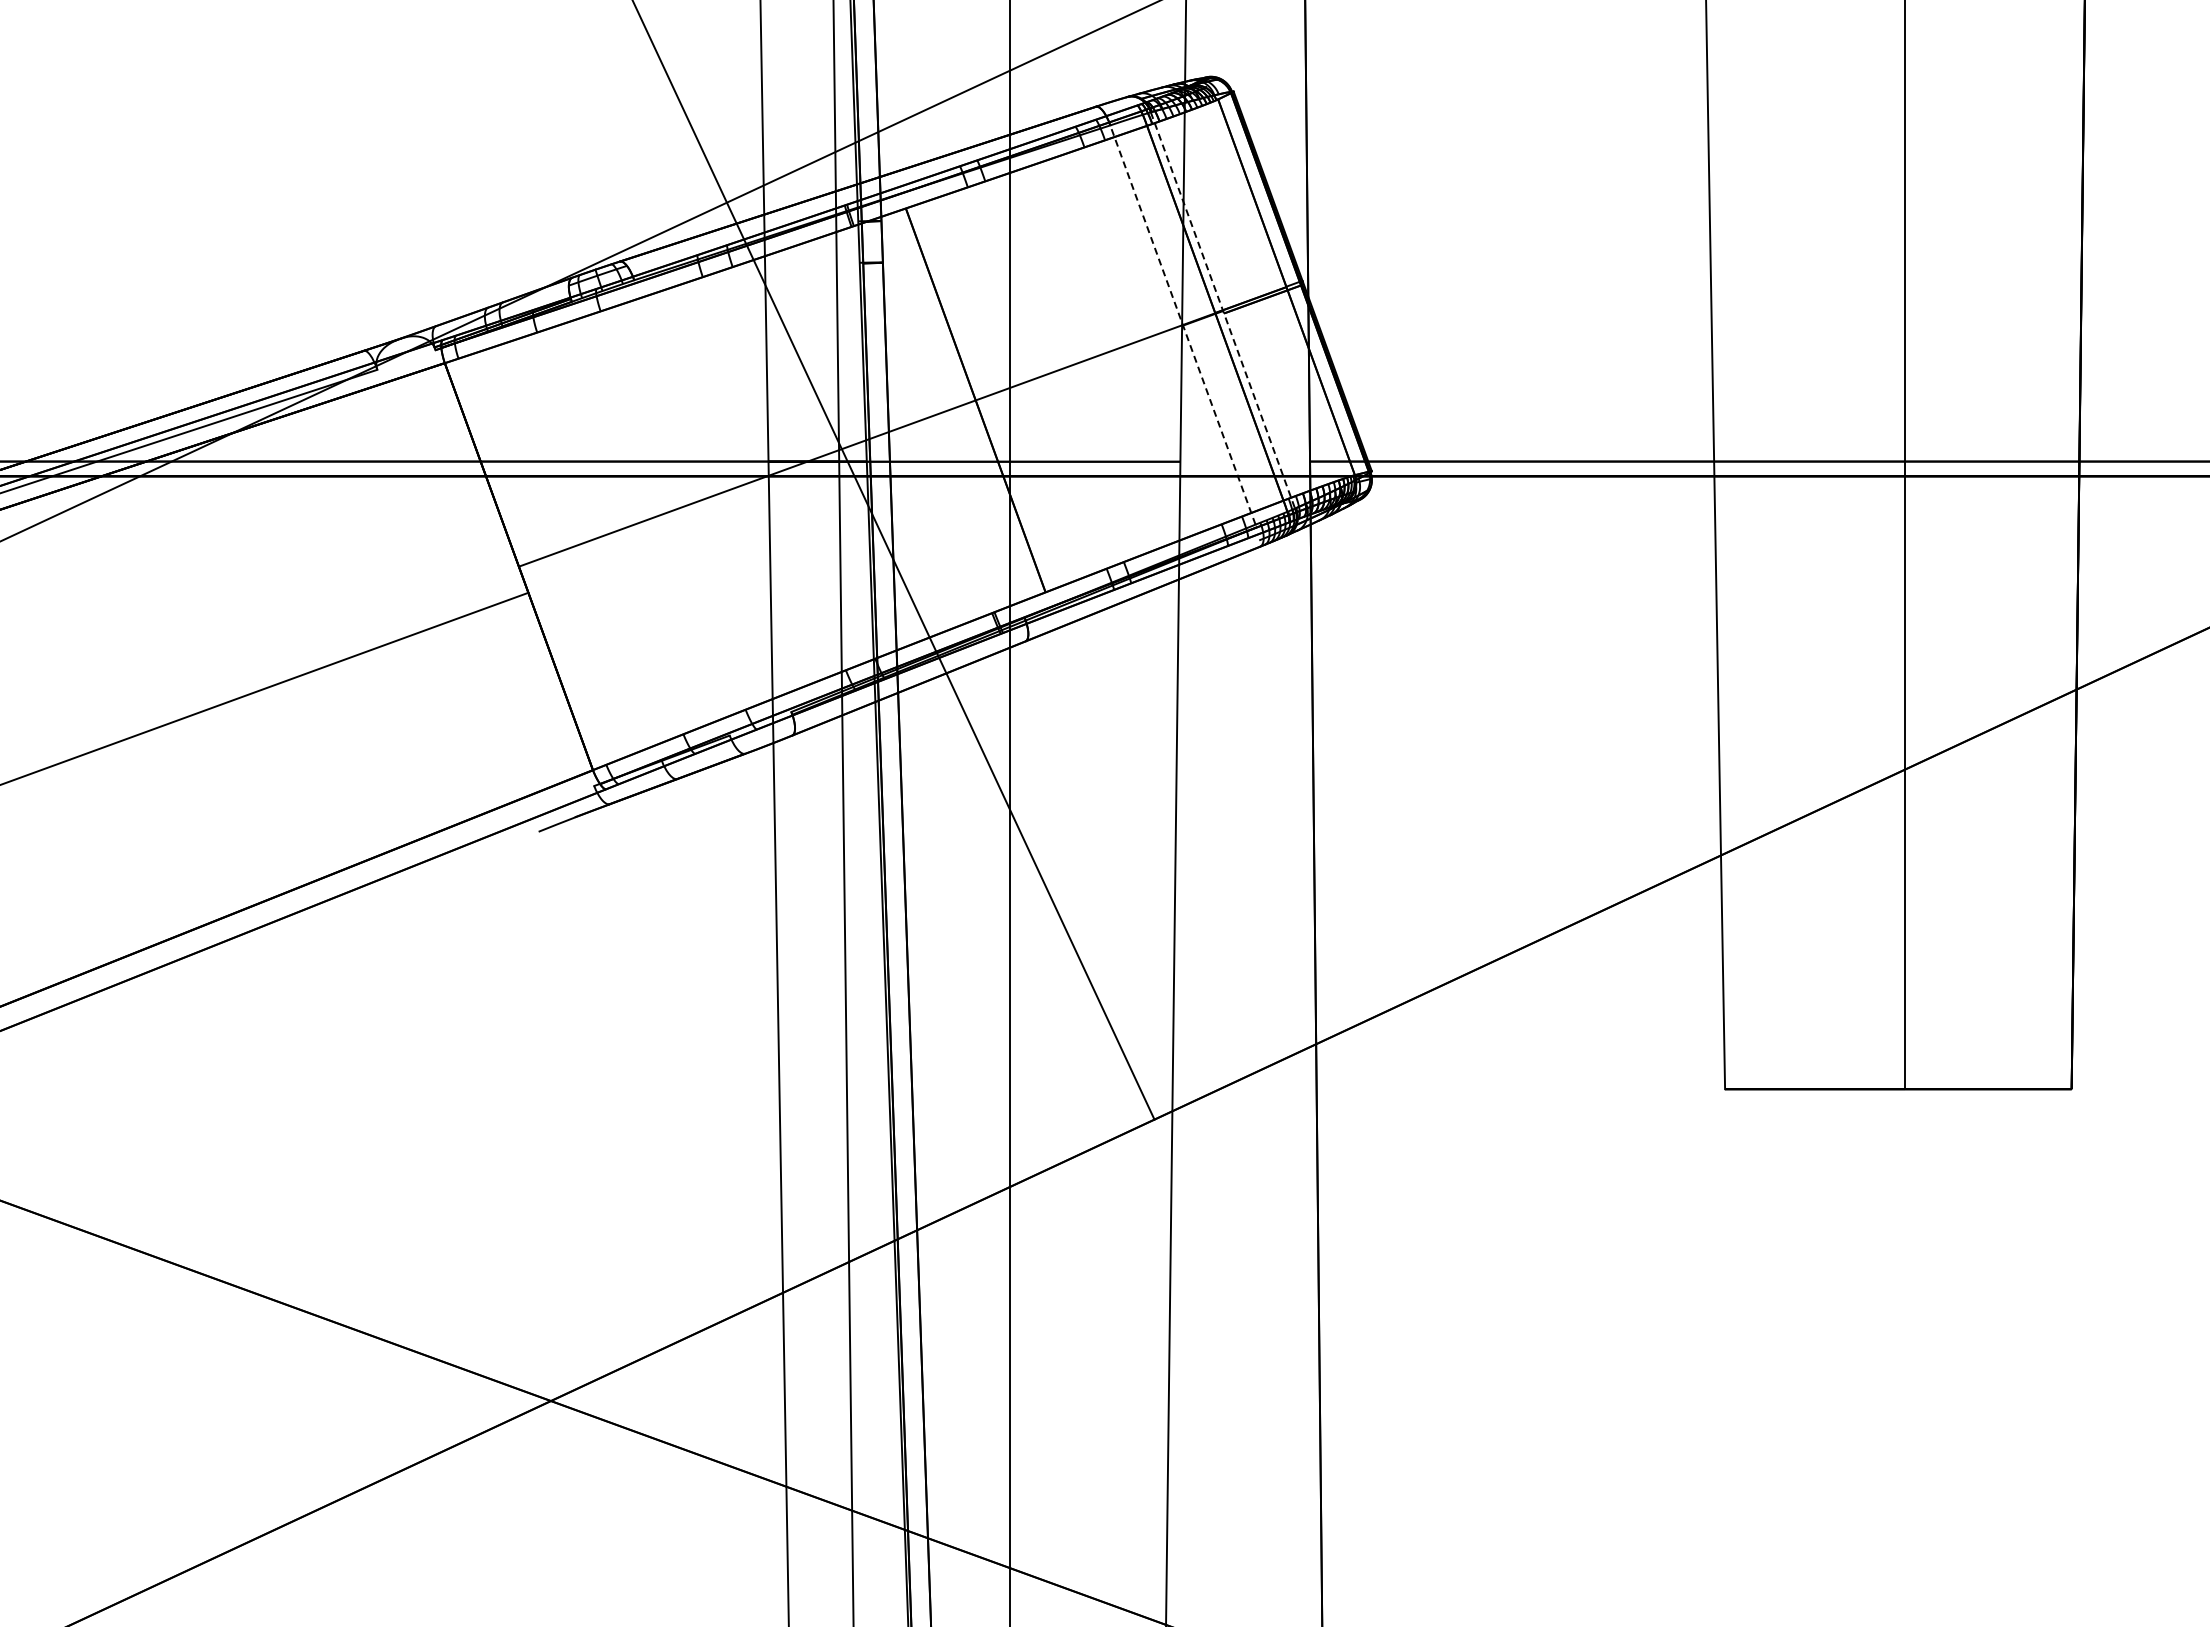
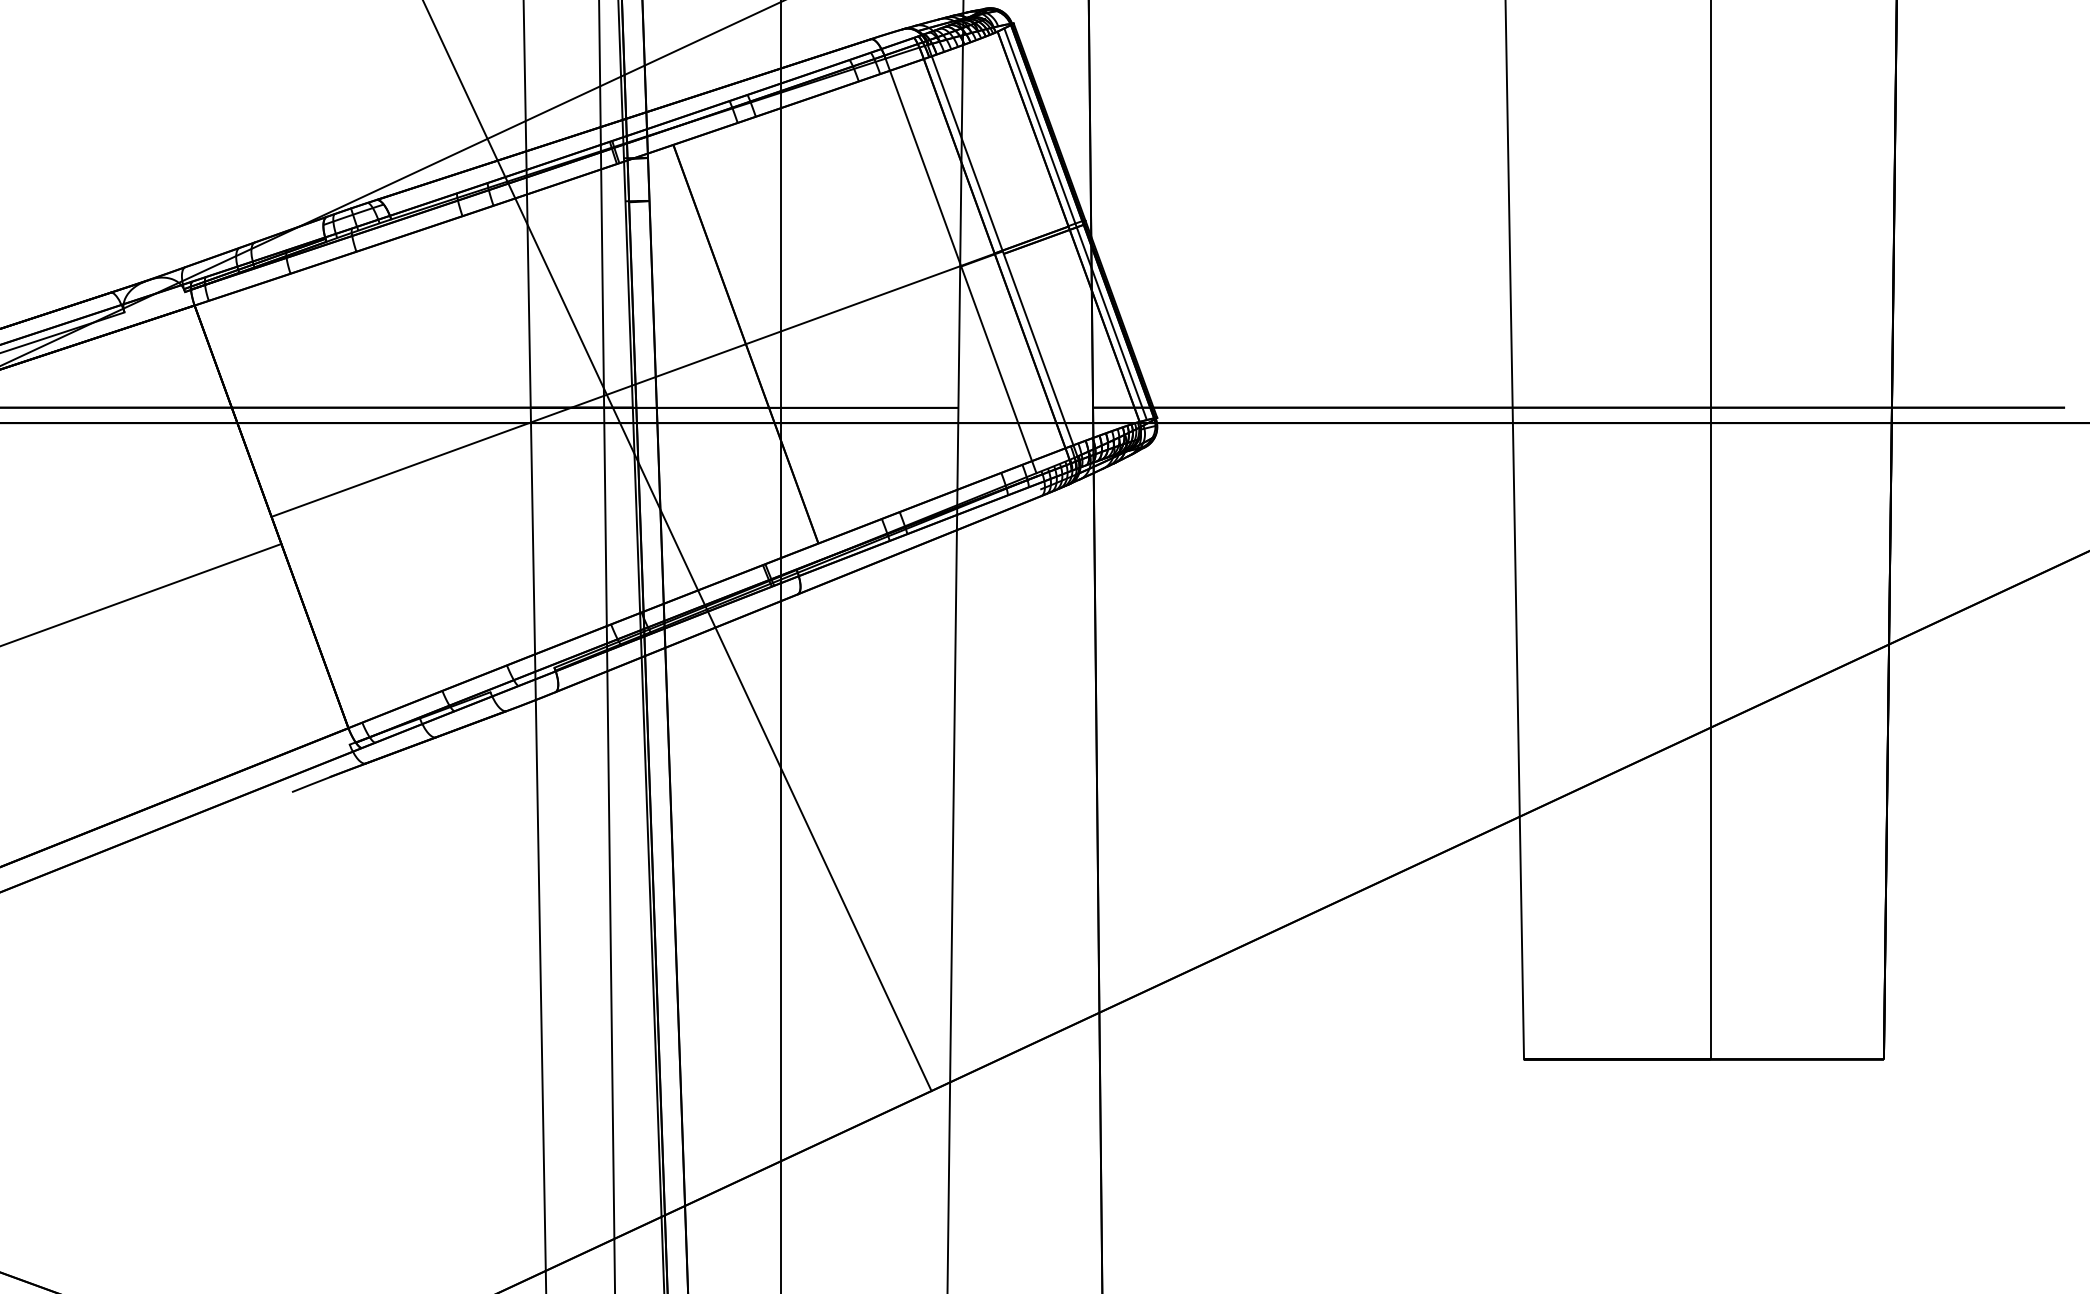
line: (1292, 284) -> (1074, 223), added
line: (1222, 310) -> (1002, 250), dashed -> solid
line: (1182, 324) -> (960, 265), dashed -> solid

